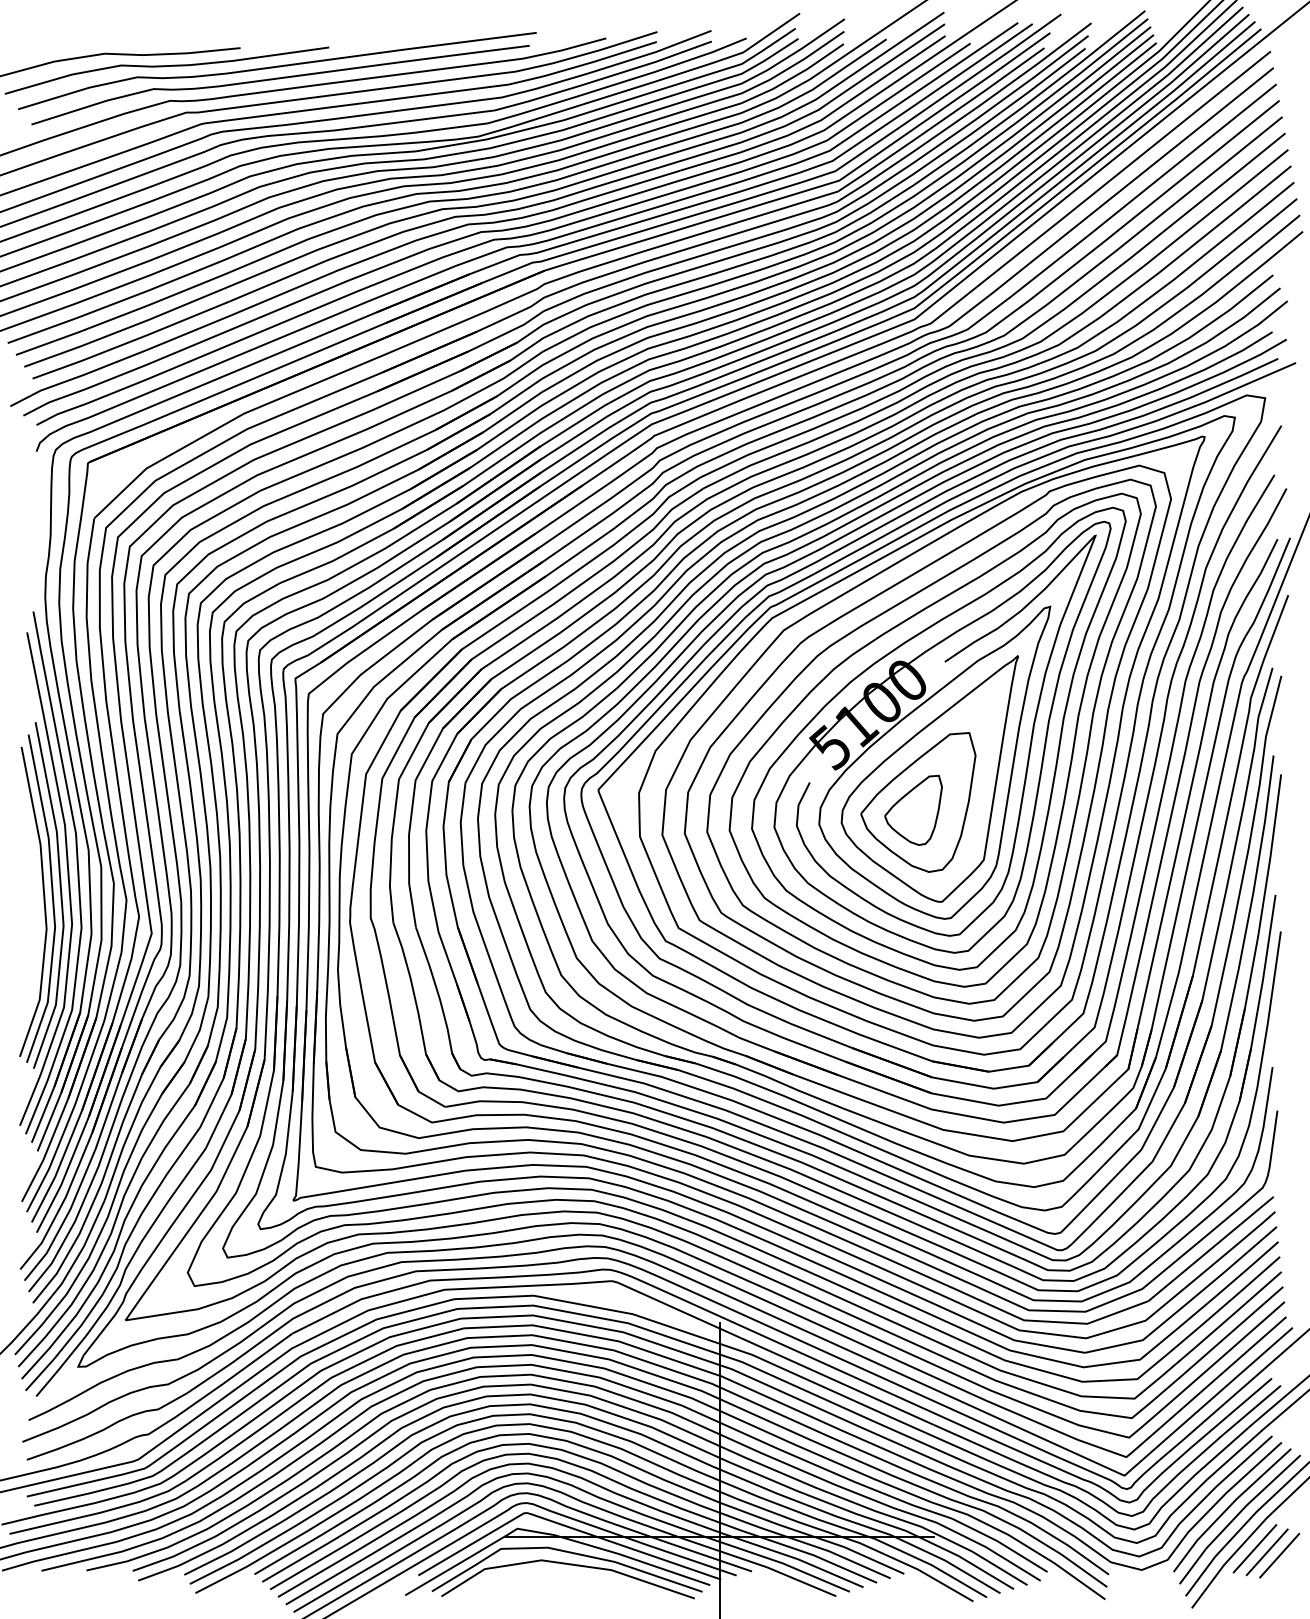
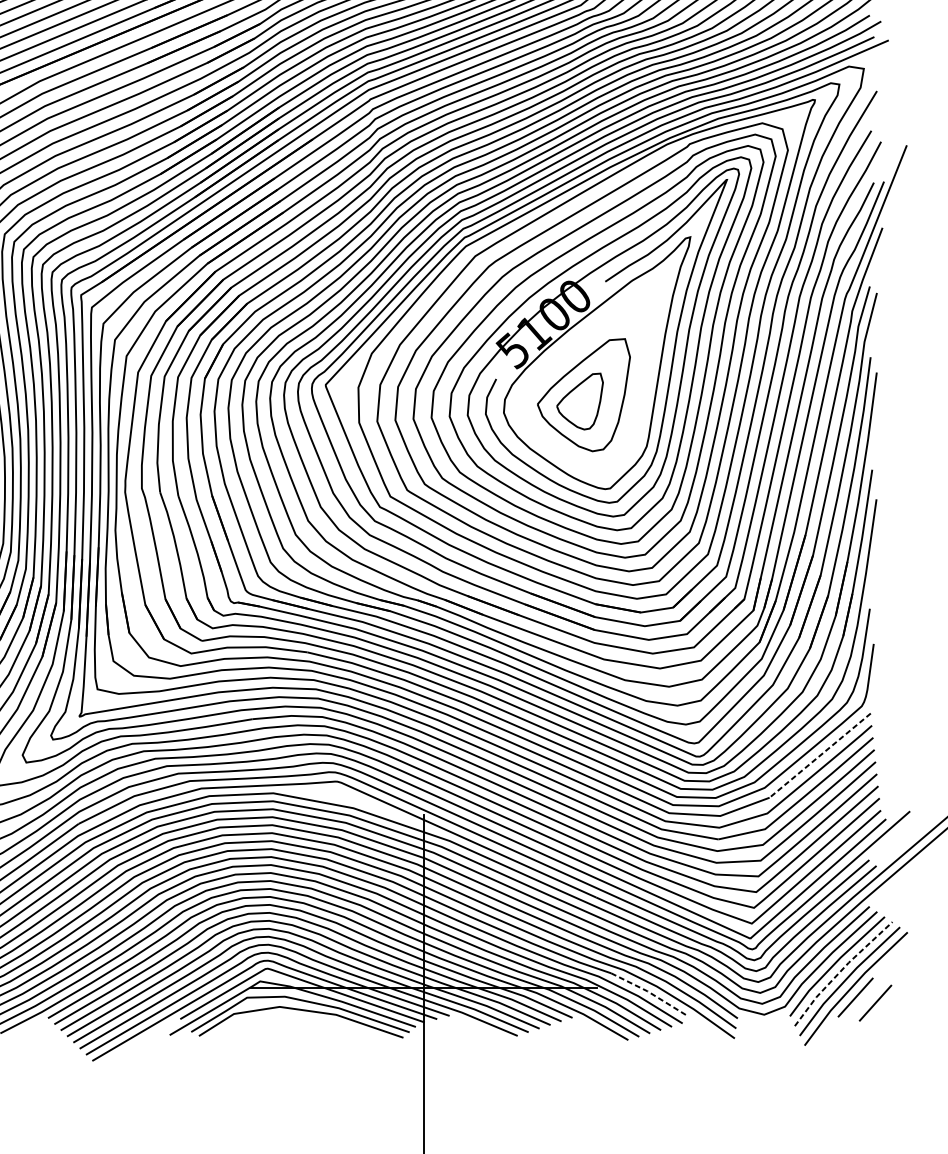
part: (929, 778) -> (592, 375), removed
line: (1211, 1249) -> (820, 756), solid -> dashed
line: (1236, 1516) -> (840, 971), solid -> dashed
line: (1000, 1543) -> (650, 993), solid -> dashed
line: (1266, 1551) -> (864, 999), removed

